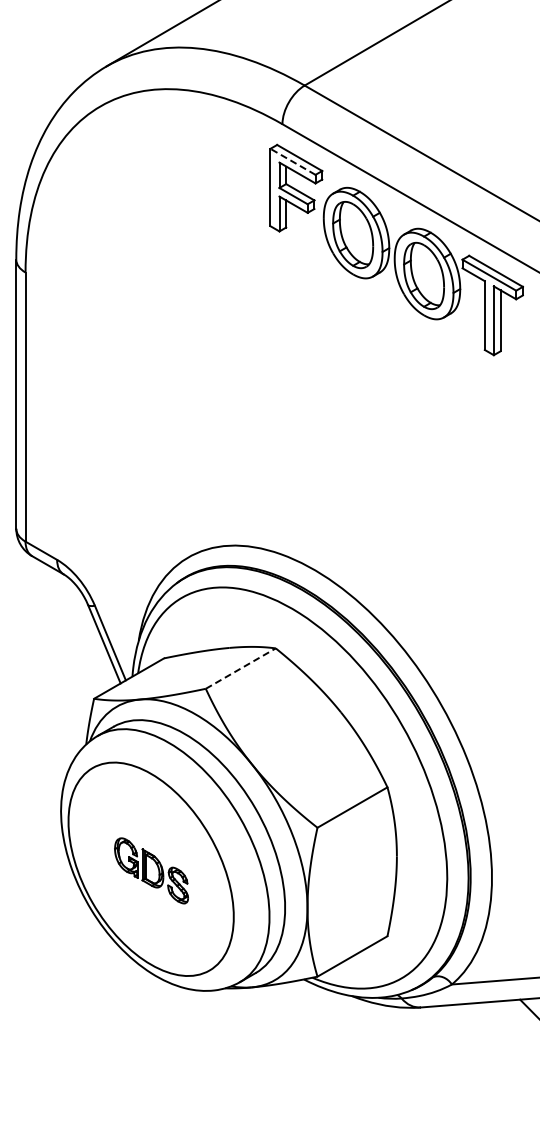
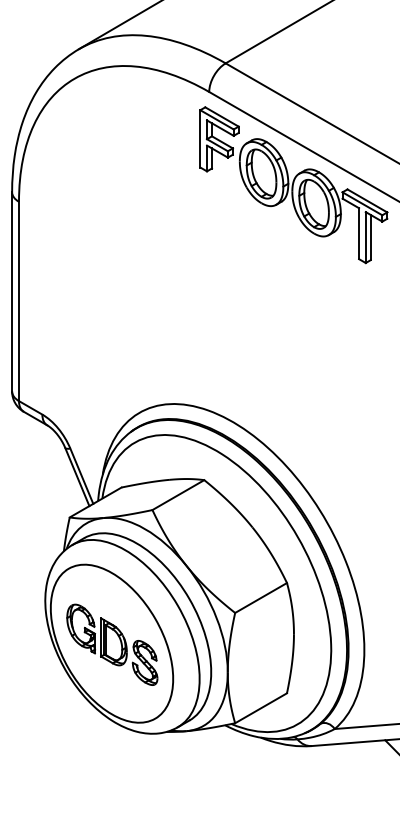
line: (292, 161) -> (216, 119), dashed -> solid
line: (241, 668) -> (178, 495), dashed -> solid
part: (151, 870) -> (112, 644), size x1.67

